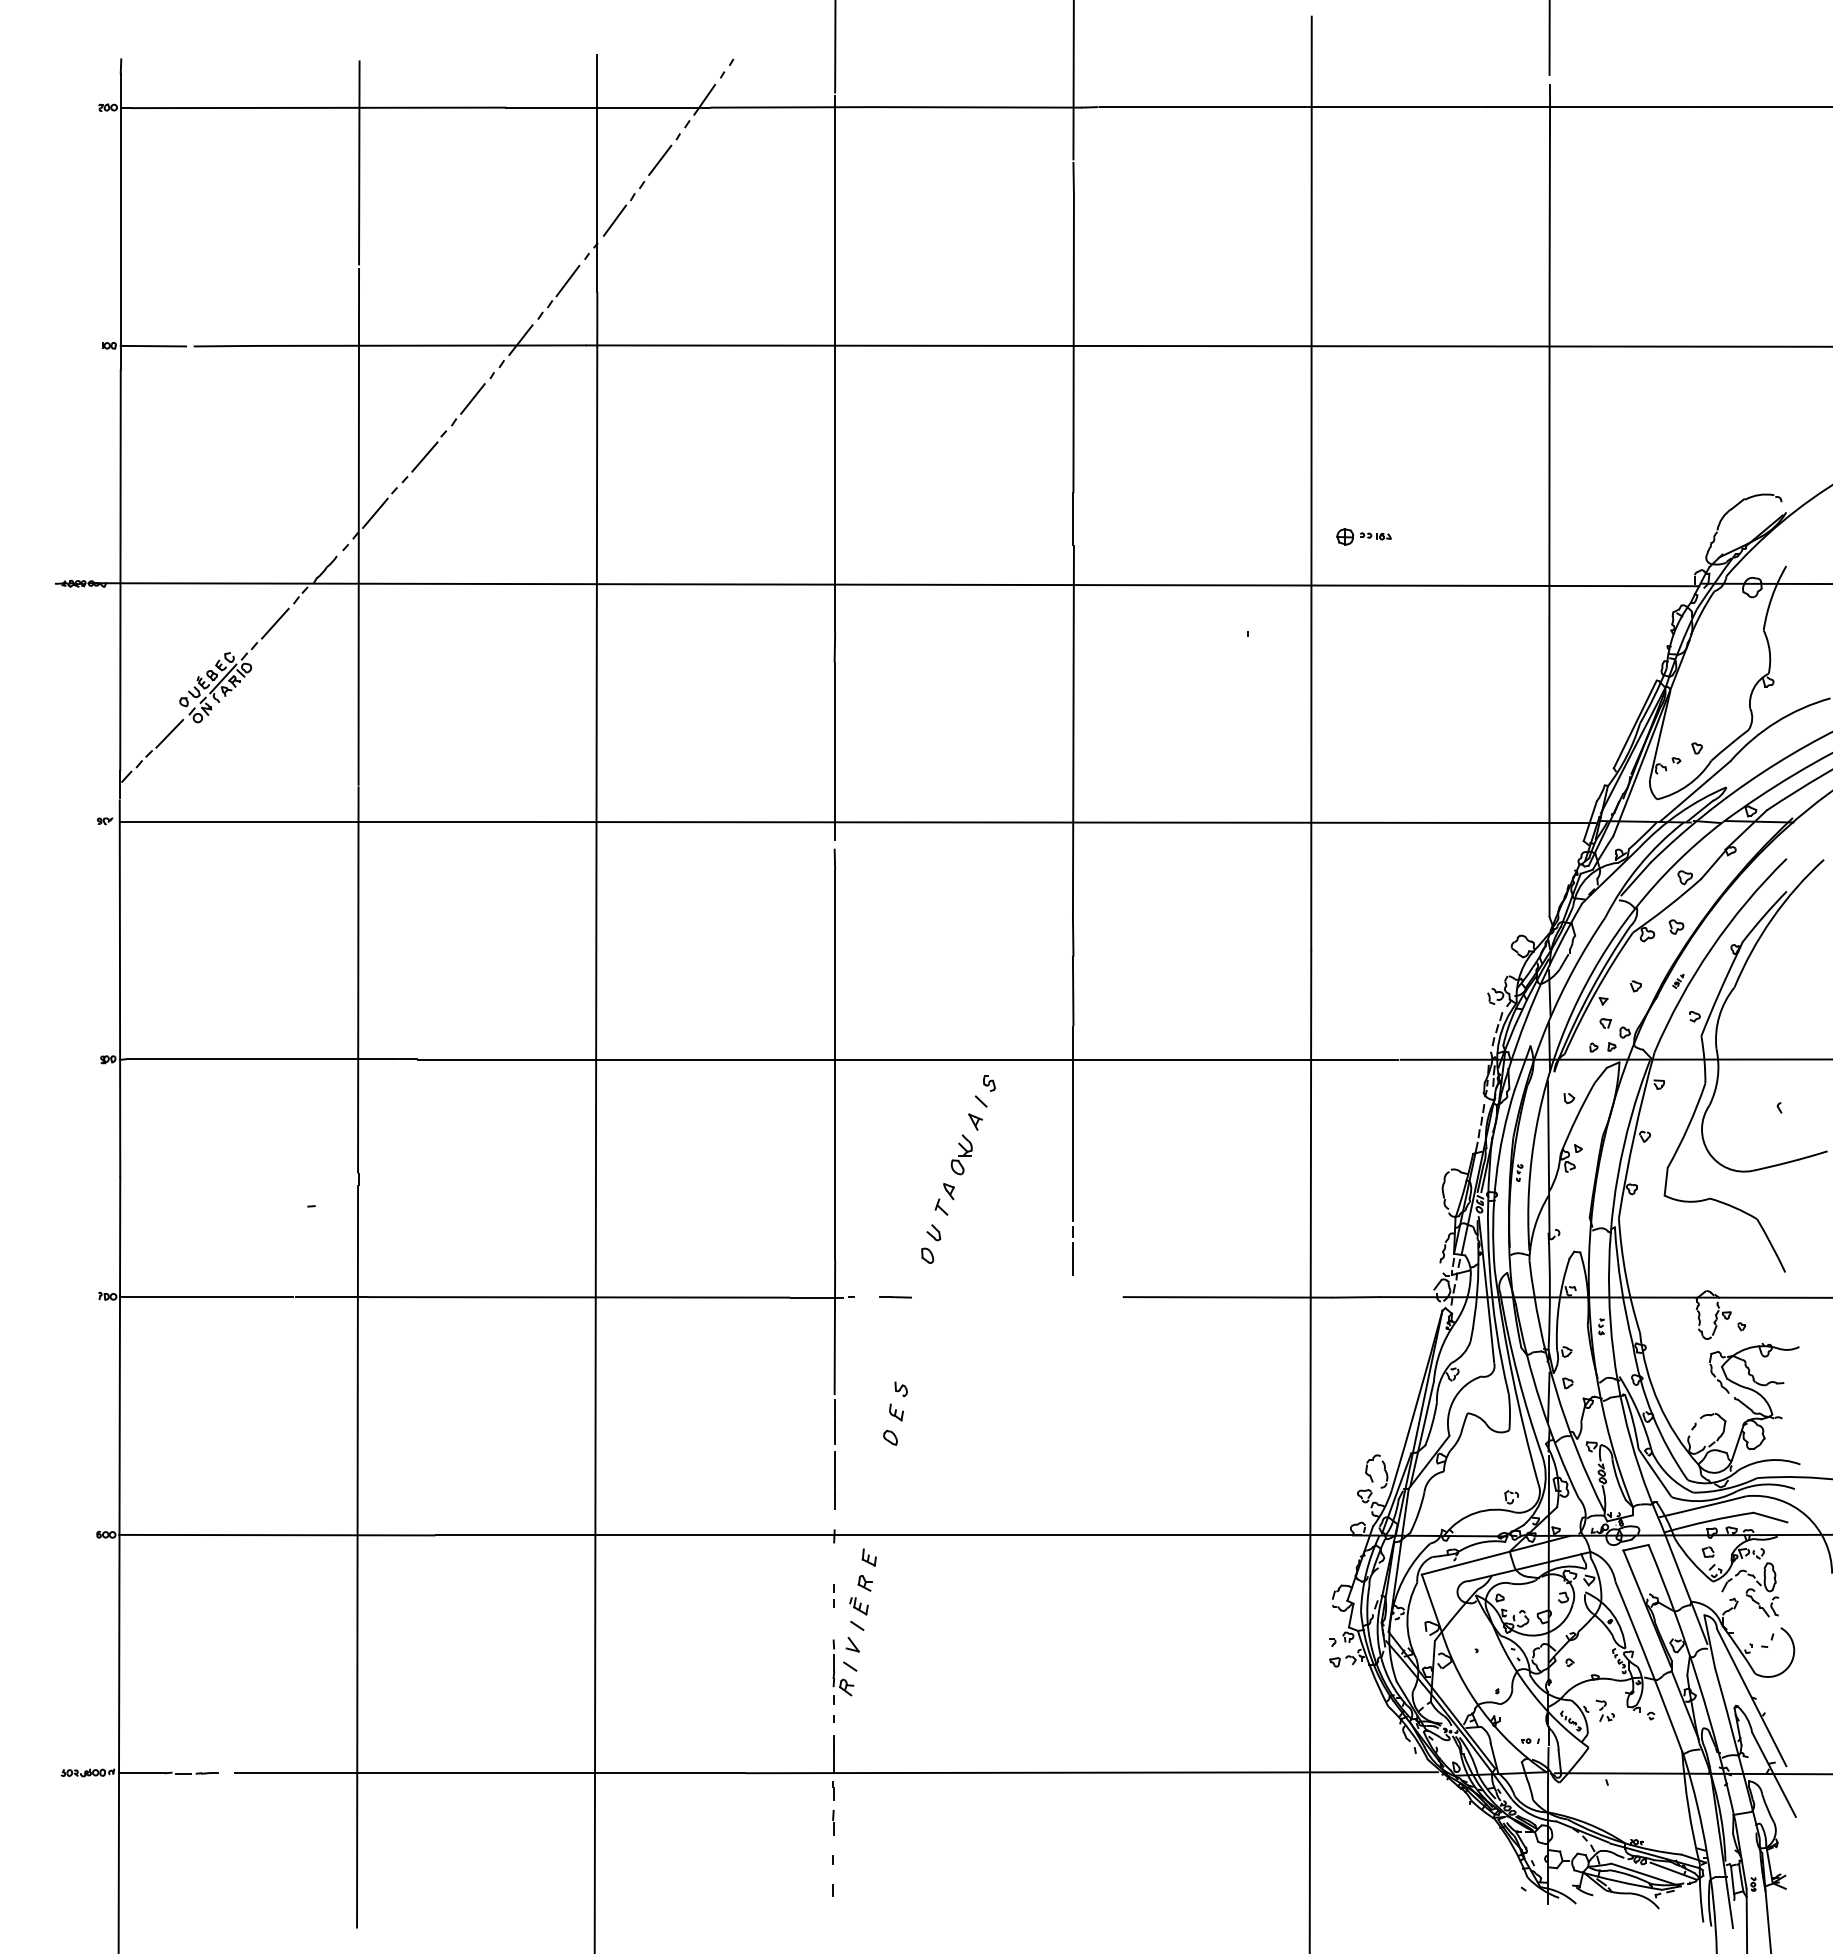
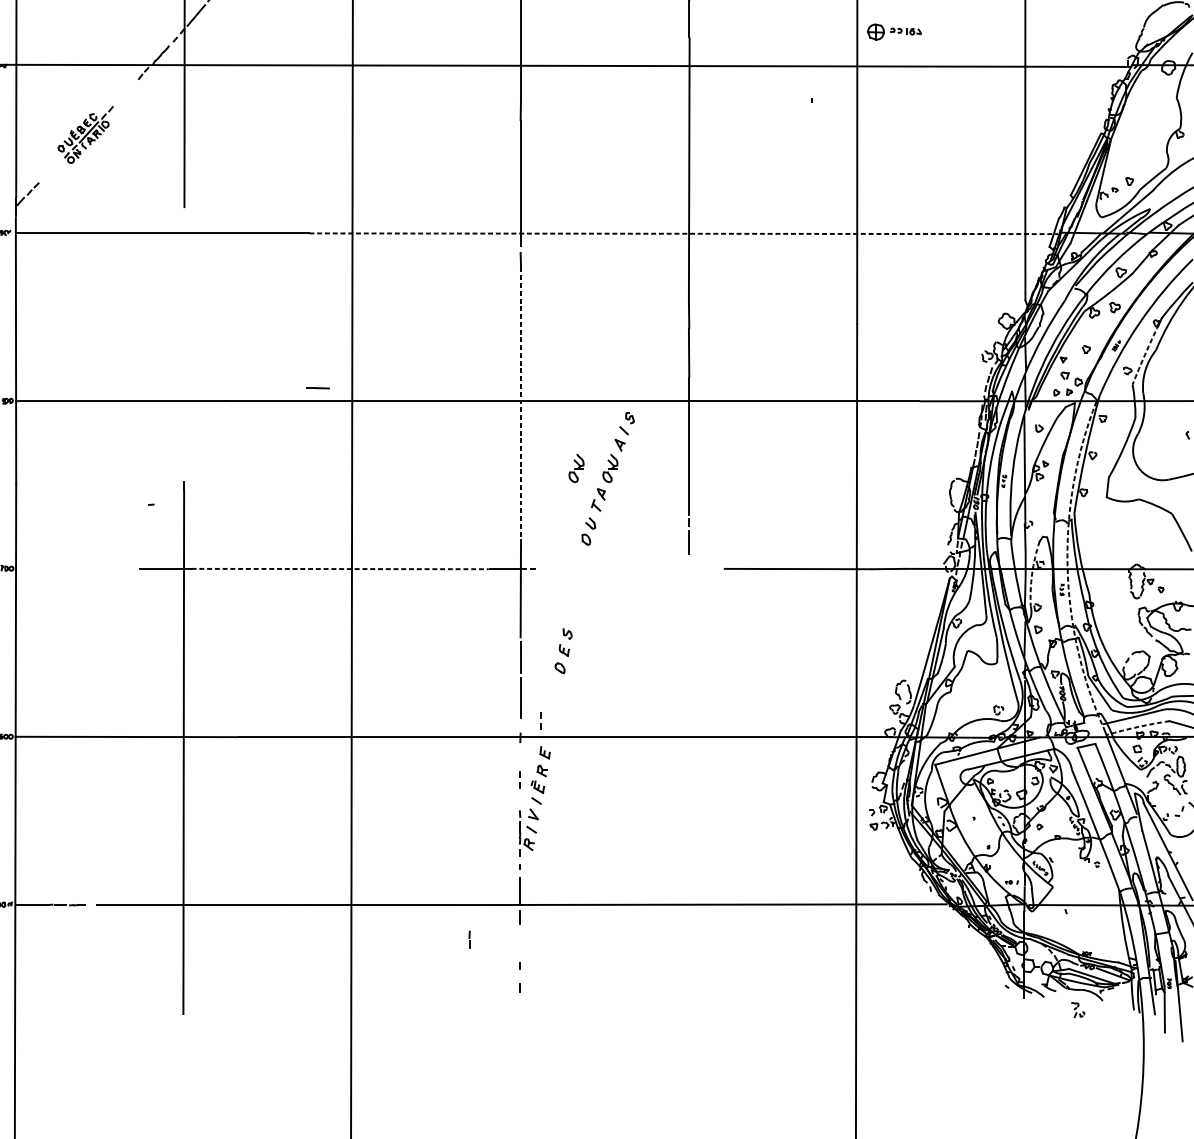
part: (1363, 536) -> (894, 31), size x1.4
line: (275, 623) -> (125, 93), removed
line: (169, 733) -> (50, 170), removed
line: (1066, 822) -> (684, 233), solid -> dashed
line: (358, 979) -> (184, 344), removed
arc: (1719, 993) -> (1145, 354), solid -> dashed
line: (835, 1064) -> (521, 404), solid -> dashed
part: (913, 1154) -> (576, 468), added
arc: (1609, 1293) -> (1067, 566), solid -> dashed
line: (206, 1297) -> (77, 569), removed
line: (579, 1297) -> (340, 569), solid -> dashed
line: (895, 1297) -> (317, 388), moved
arc: (1559, 1303) -> (1032, 573), solid -> dashed
line: (862, 1509) -> (540, 718), added
arc: (1708, 1521) -> (1137, 727), solid -> dashed
part: (1604, 1710) -> (1077, 1009), moved
line: (833, 1822) -> (469, 939), moved

